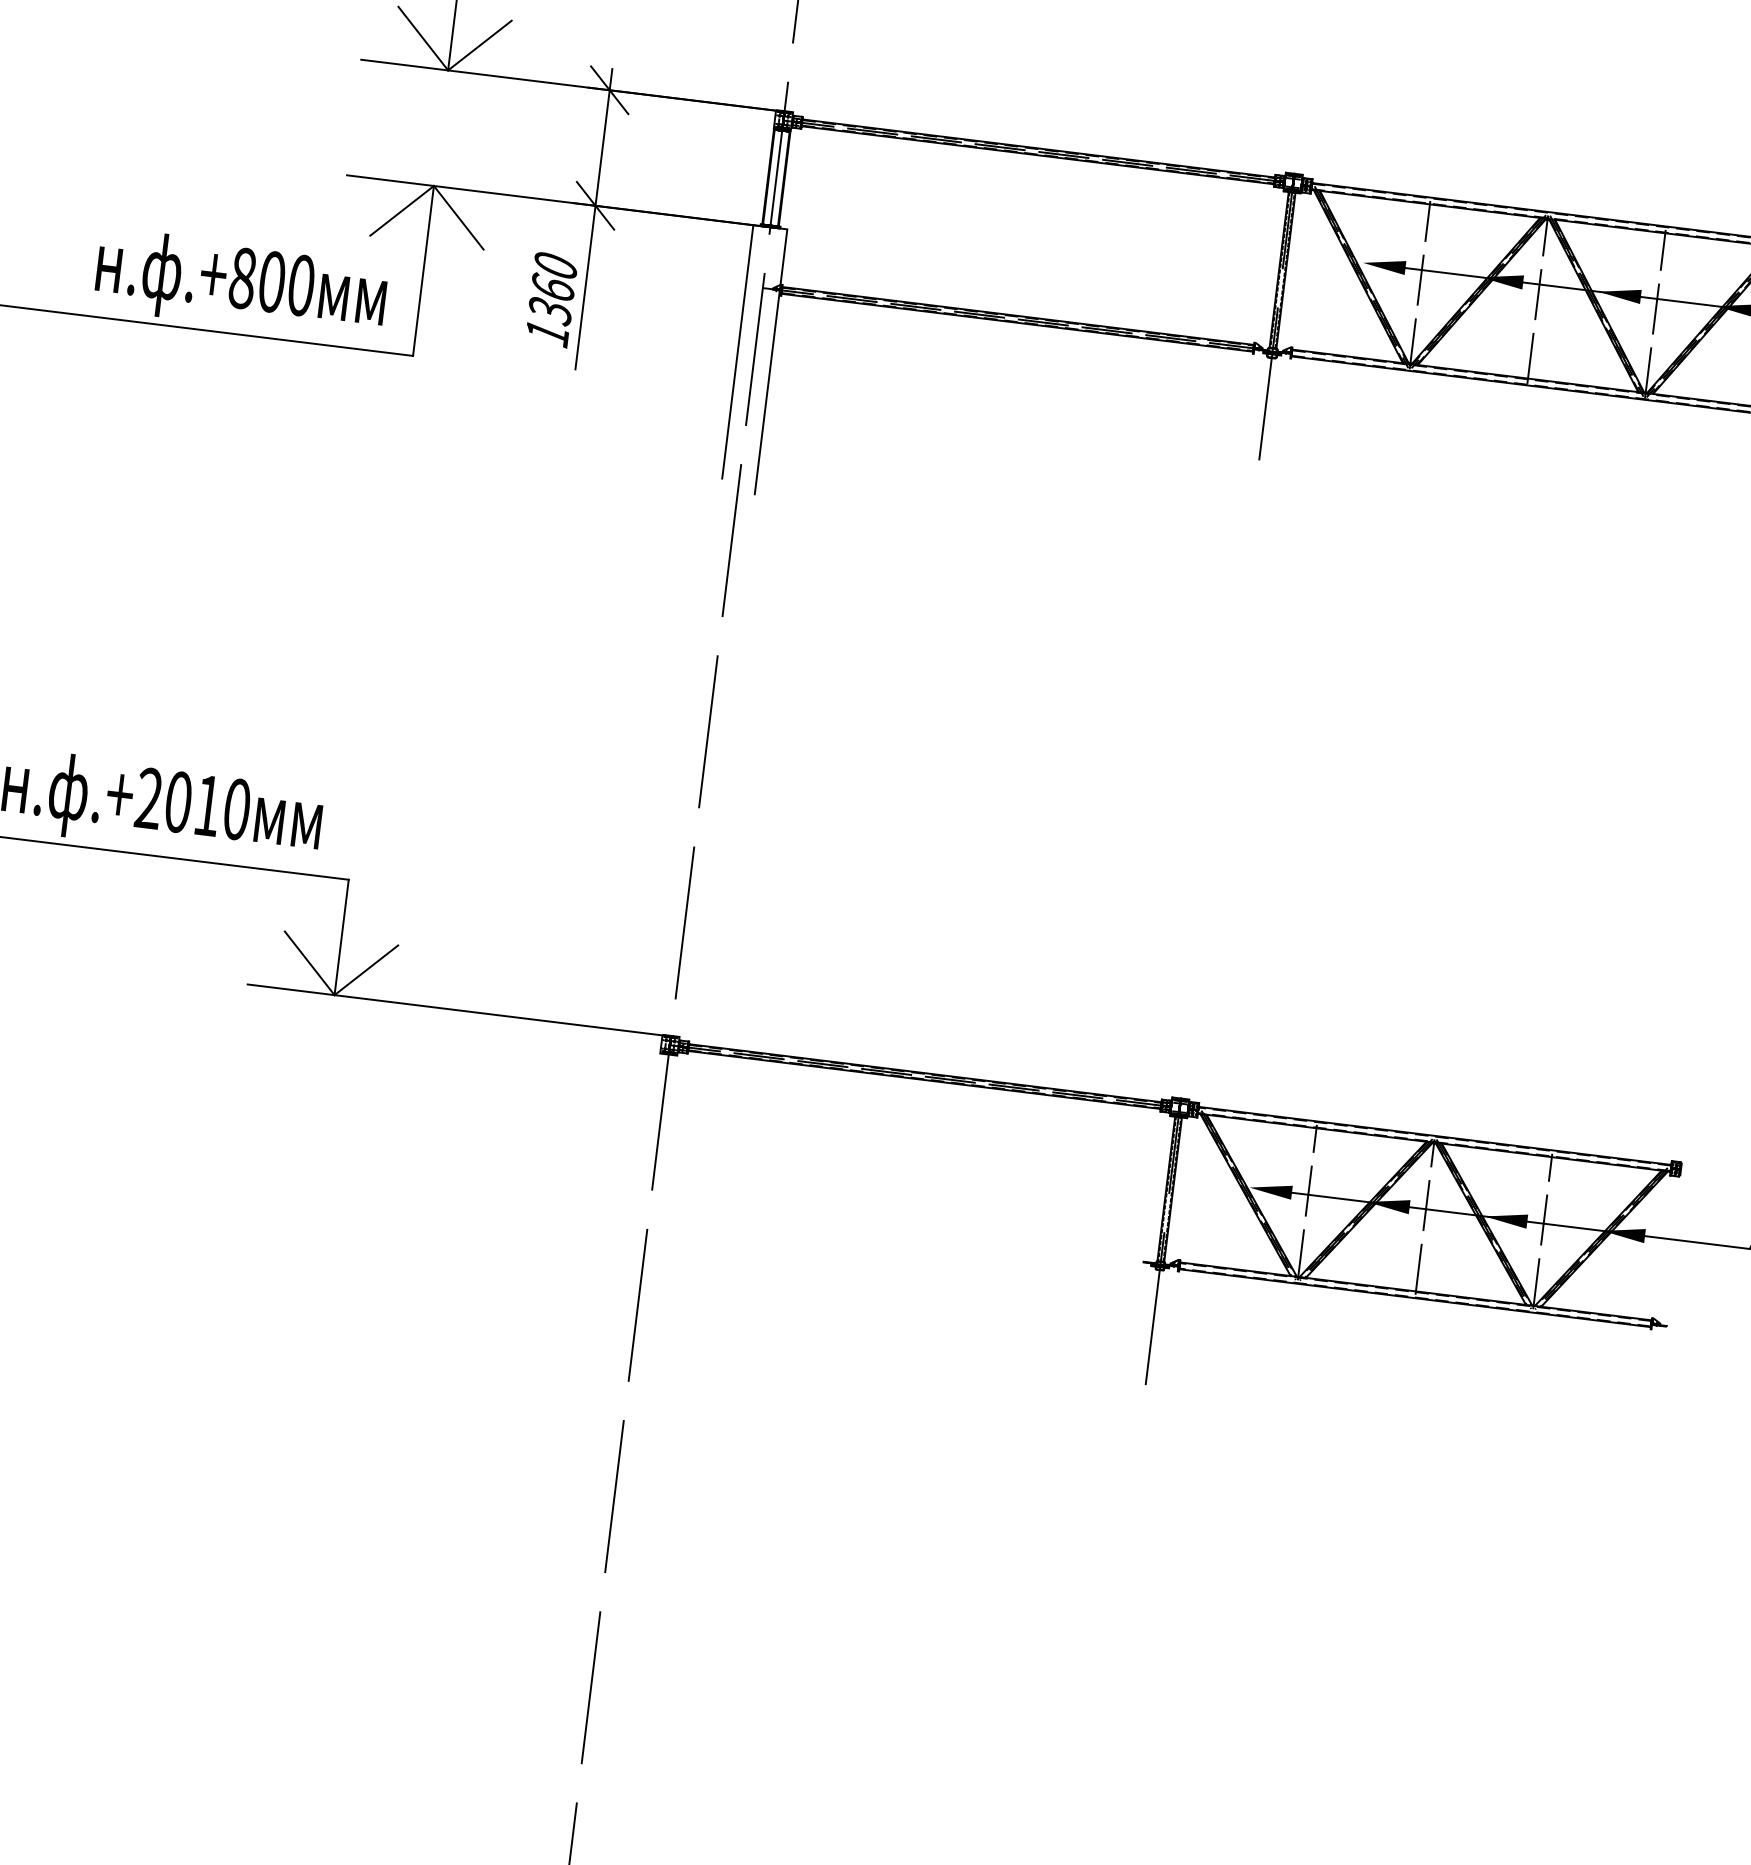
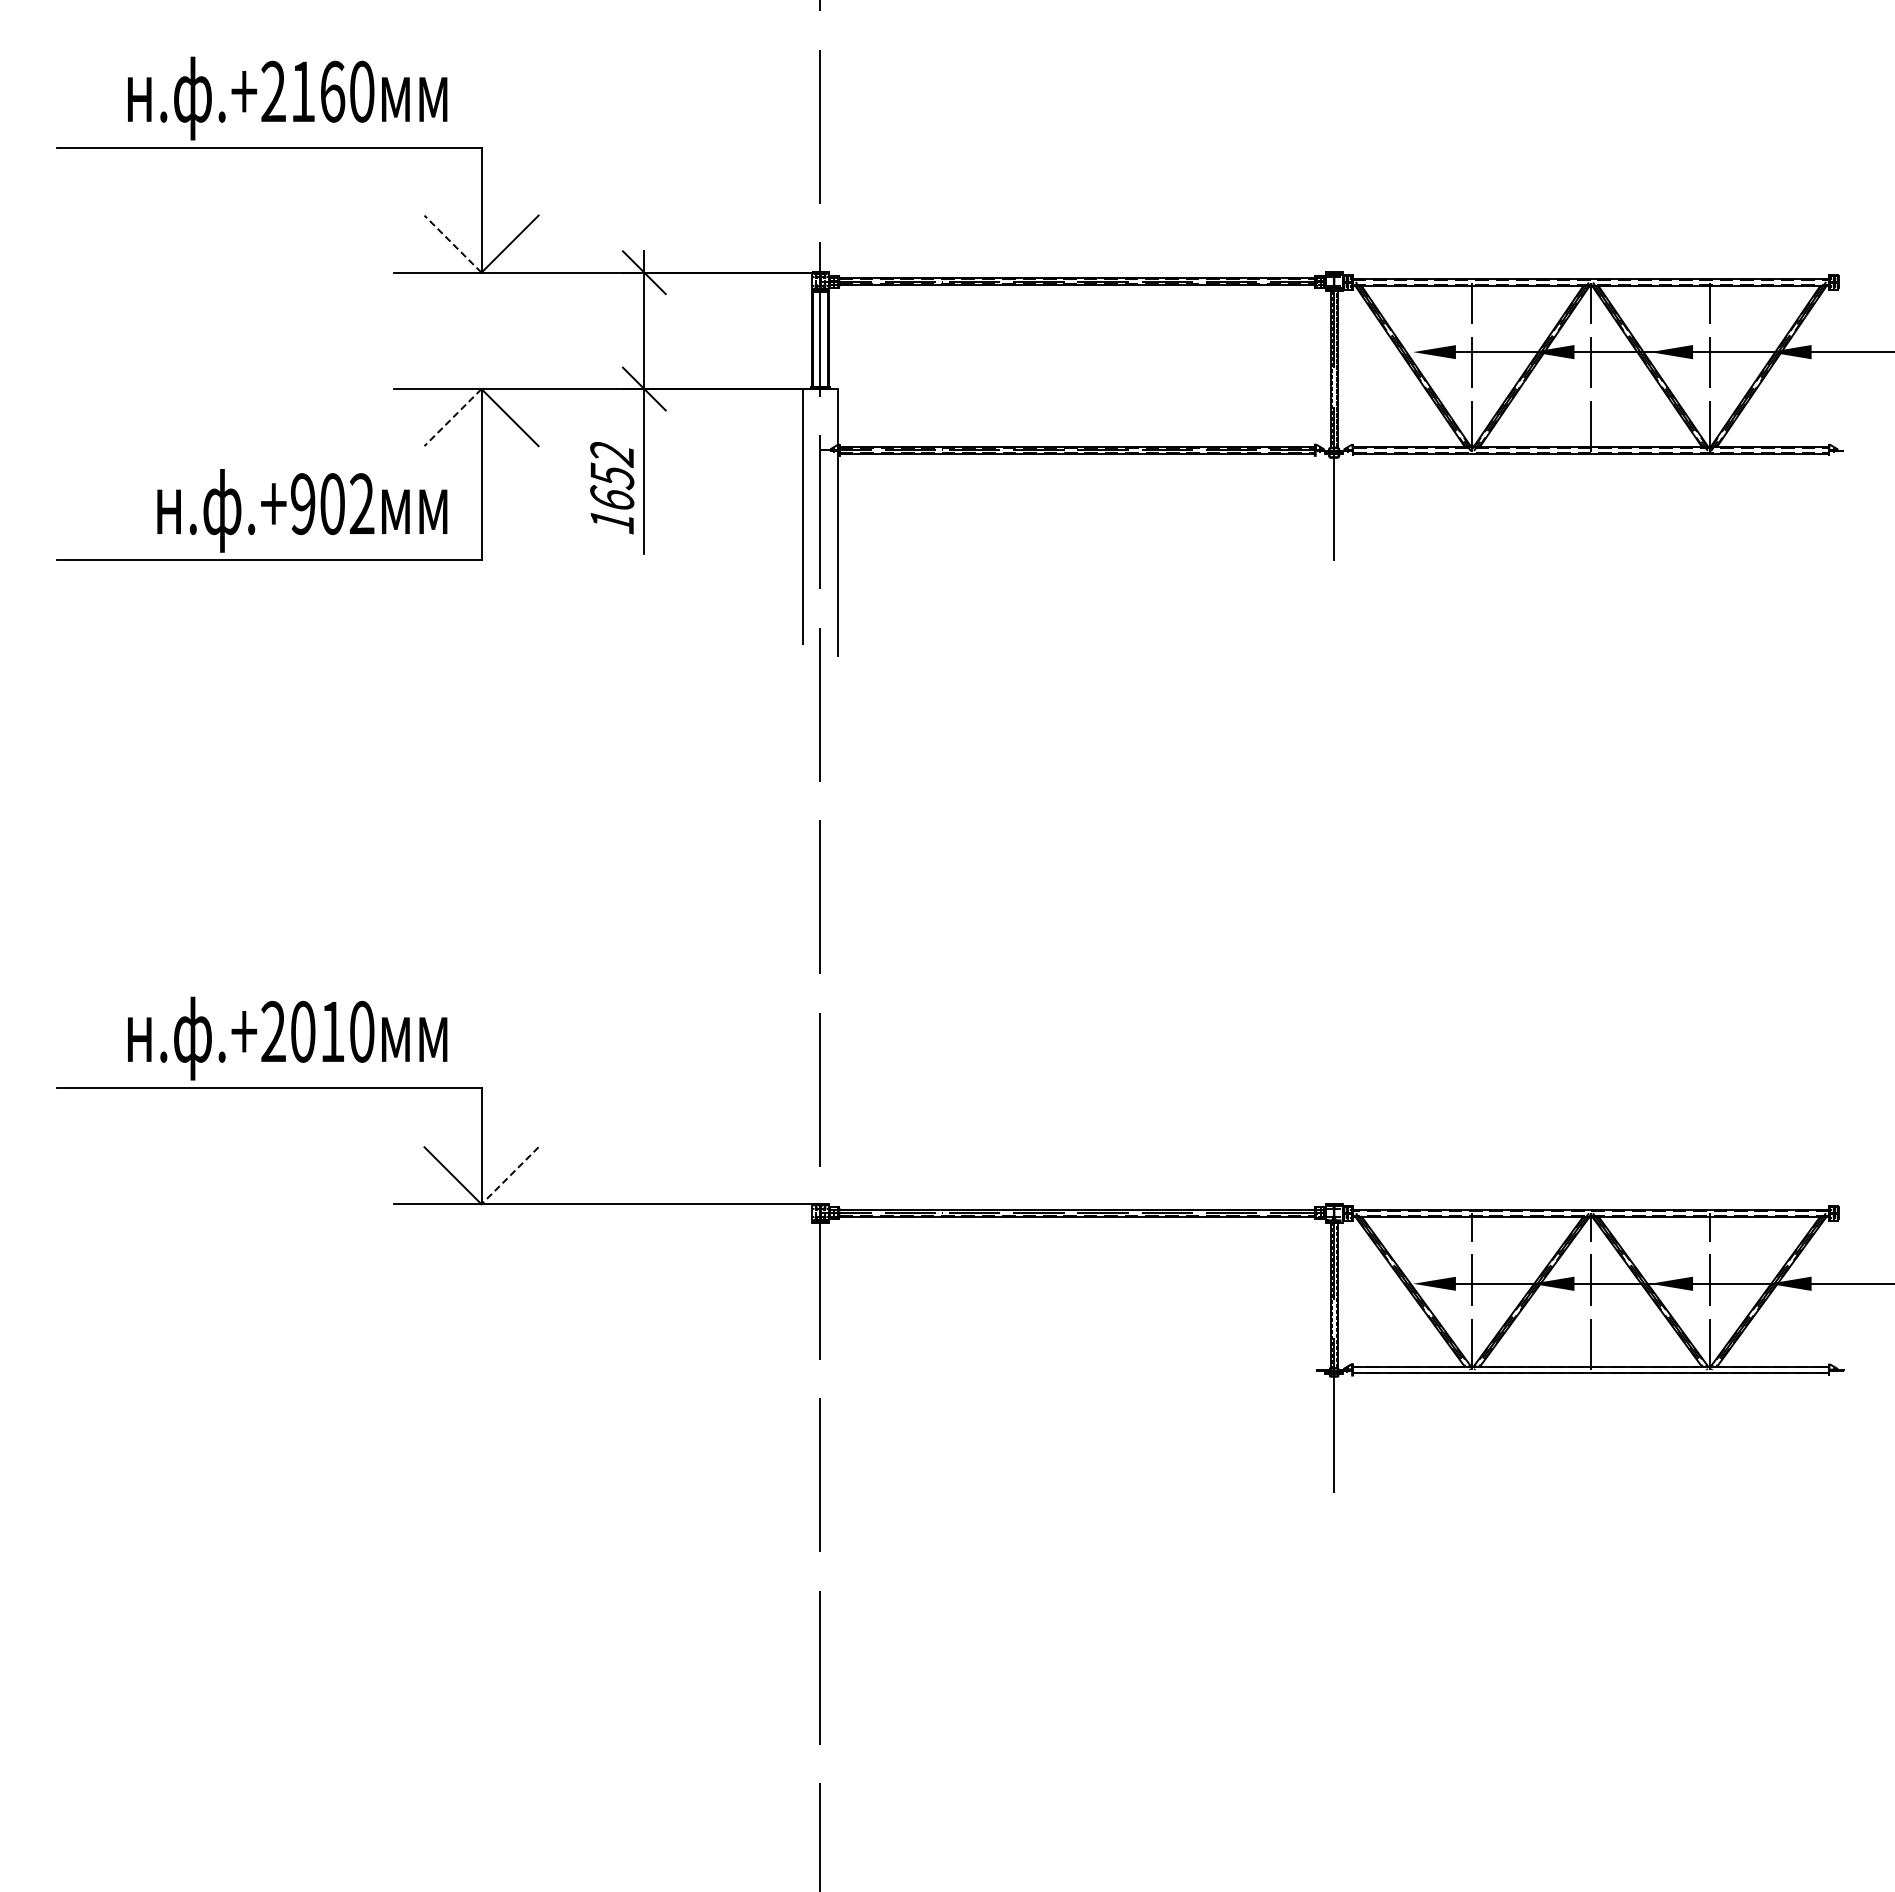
line: (422, 37) -> (452, 243), solid -> dashed
line: (401, 210) -> (452, 417), solid -> dashed
text: (271, 282) -> (332, 504), .+800 -> .+902
text: (553, 288) -> (612, 476), 1360 -> 1652
line: (365, 970) -> (509, 1176), solid -> dashed

